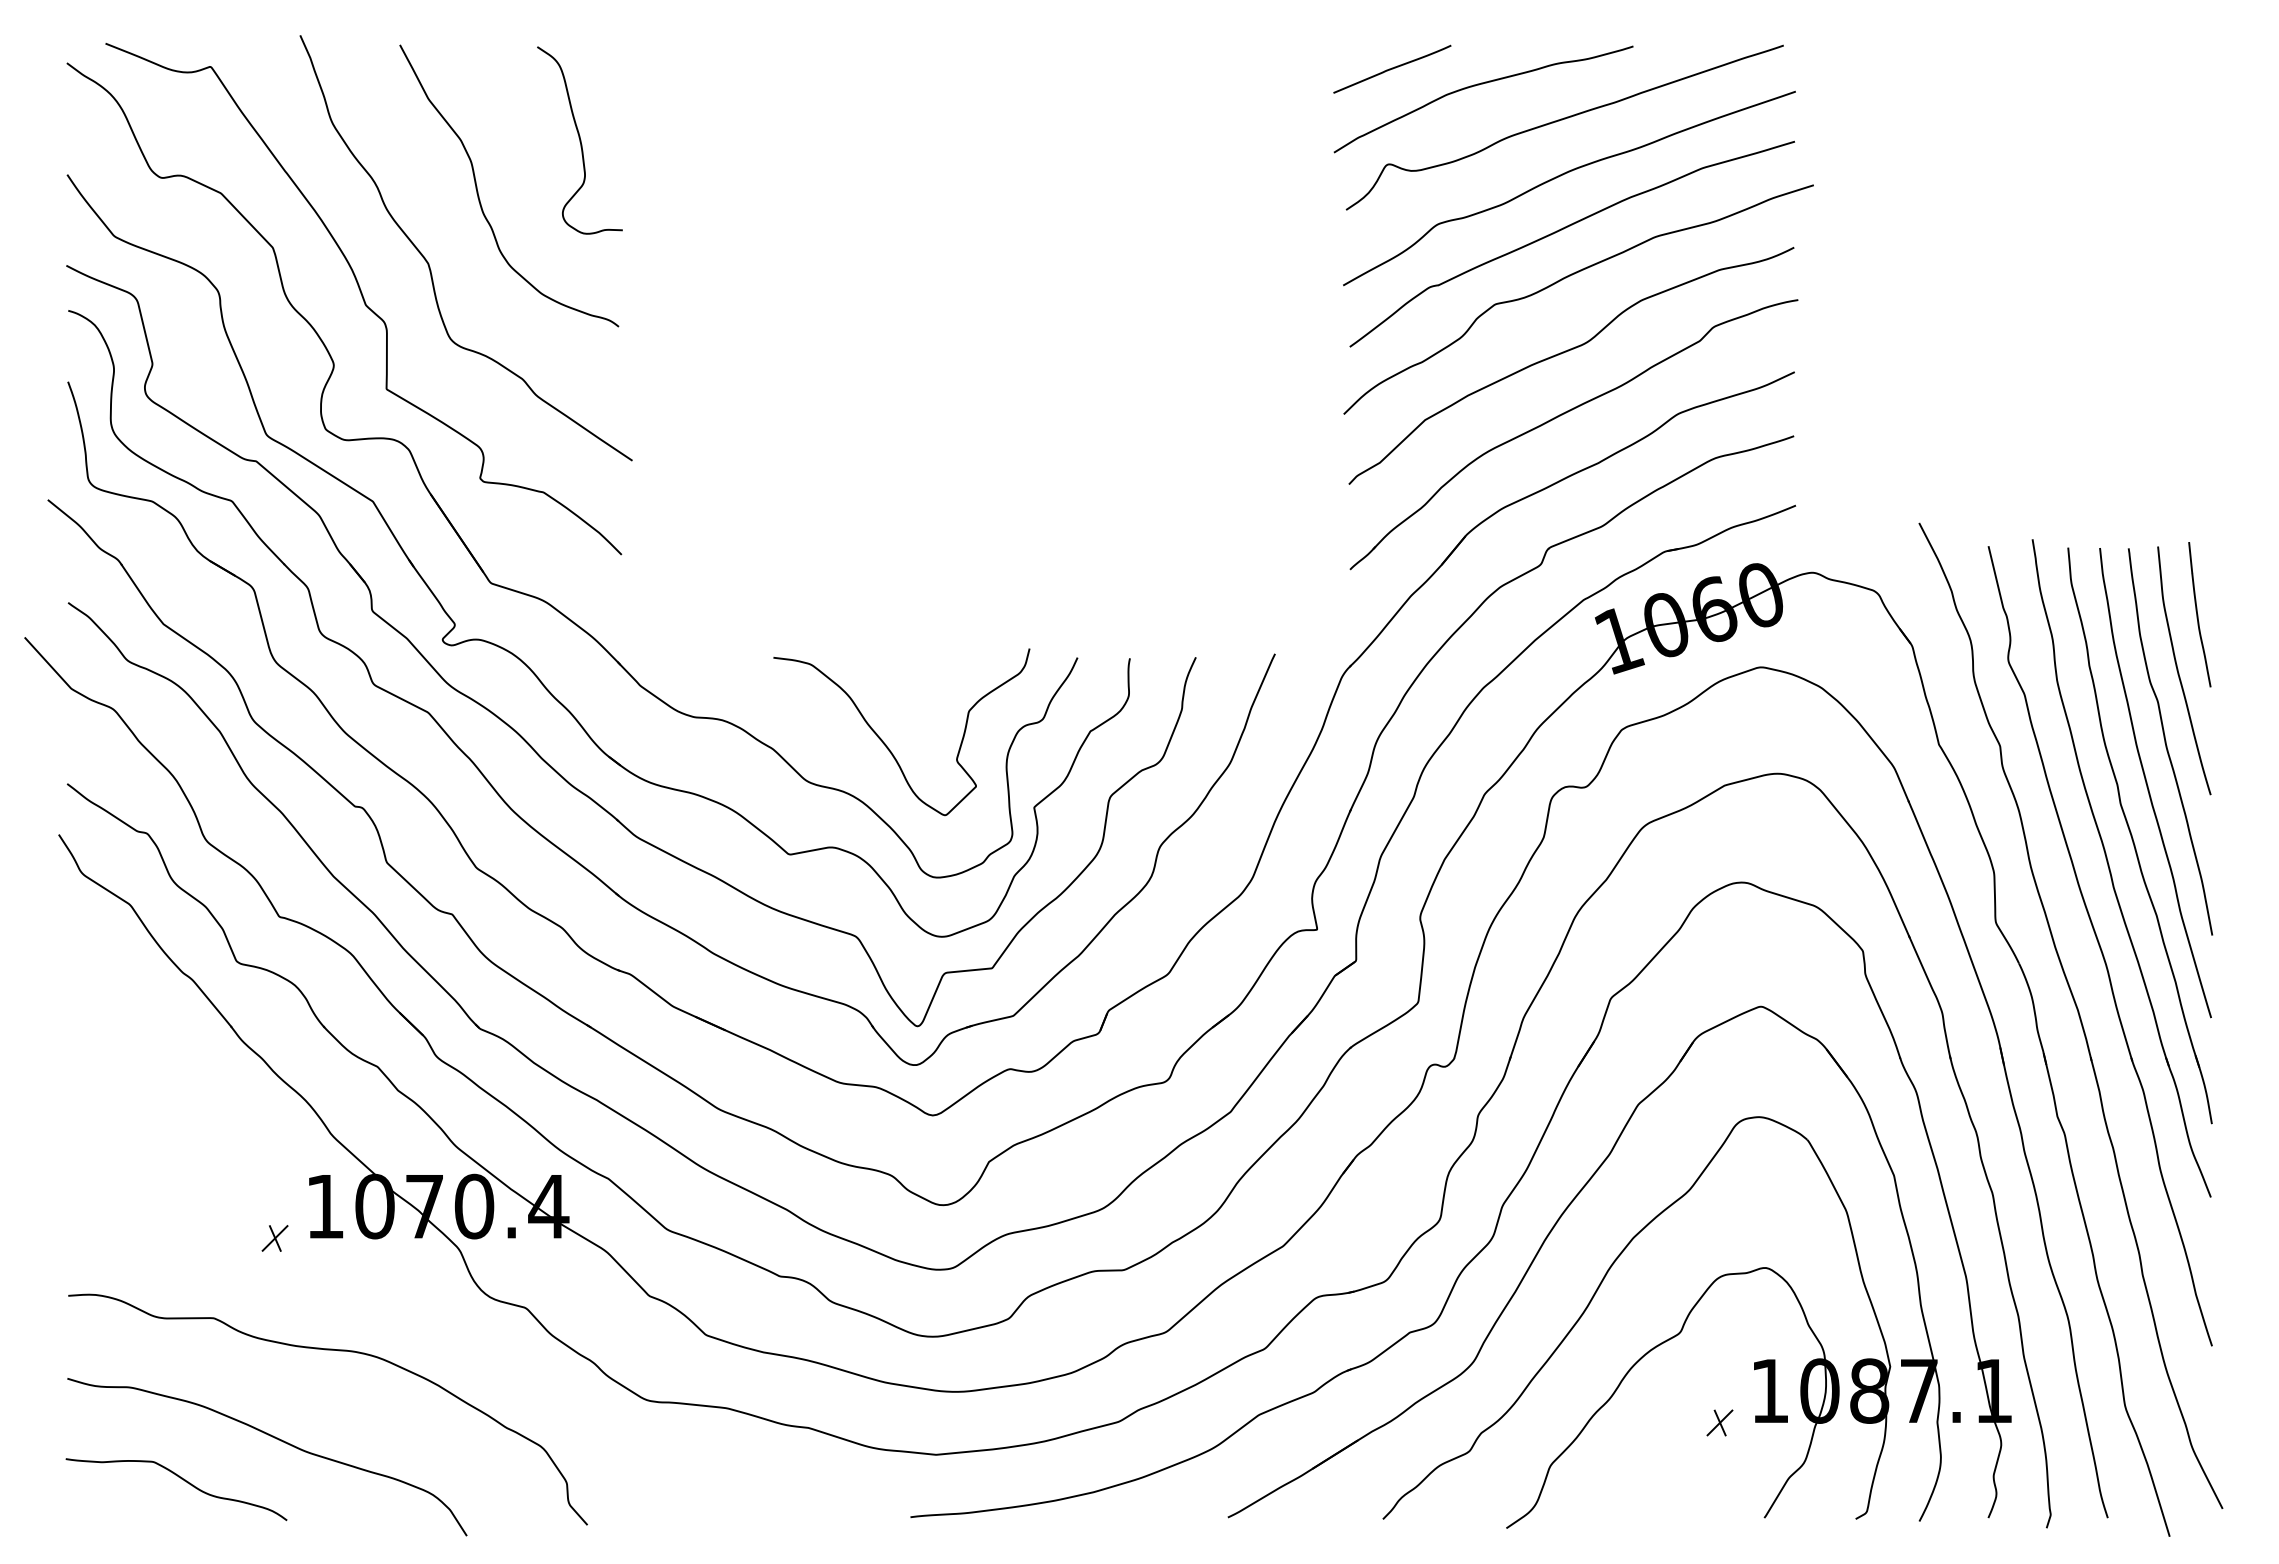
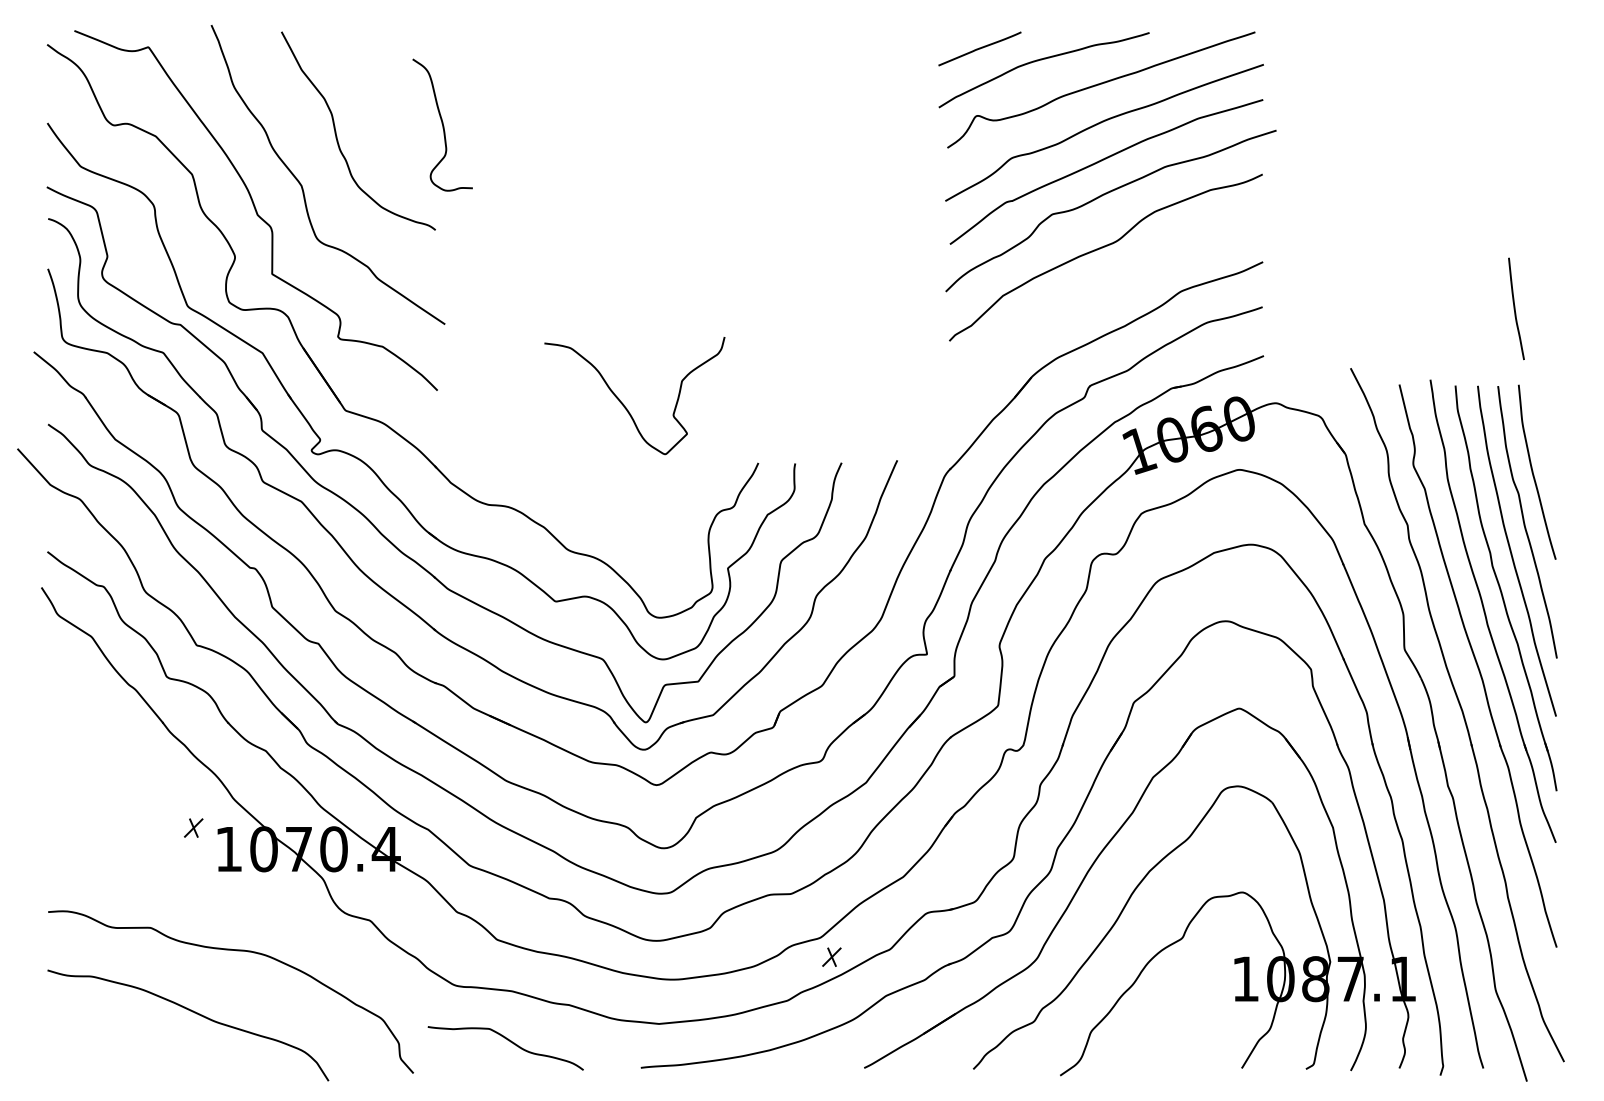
curve: (579, 140) -> (442, 125), moved
part: (1564, 414) -> (1101, 291), removed
curve: (2198, 614) -> (1515, 308), moved
curve: (886, 744) -> (623, 404), moved
part: (274, 1238) -> (193, 828), moved
part: (1719, 1422) -> (831, 956), moved
curve: (181, 1479) -> (509, 1041), moved

